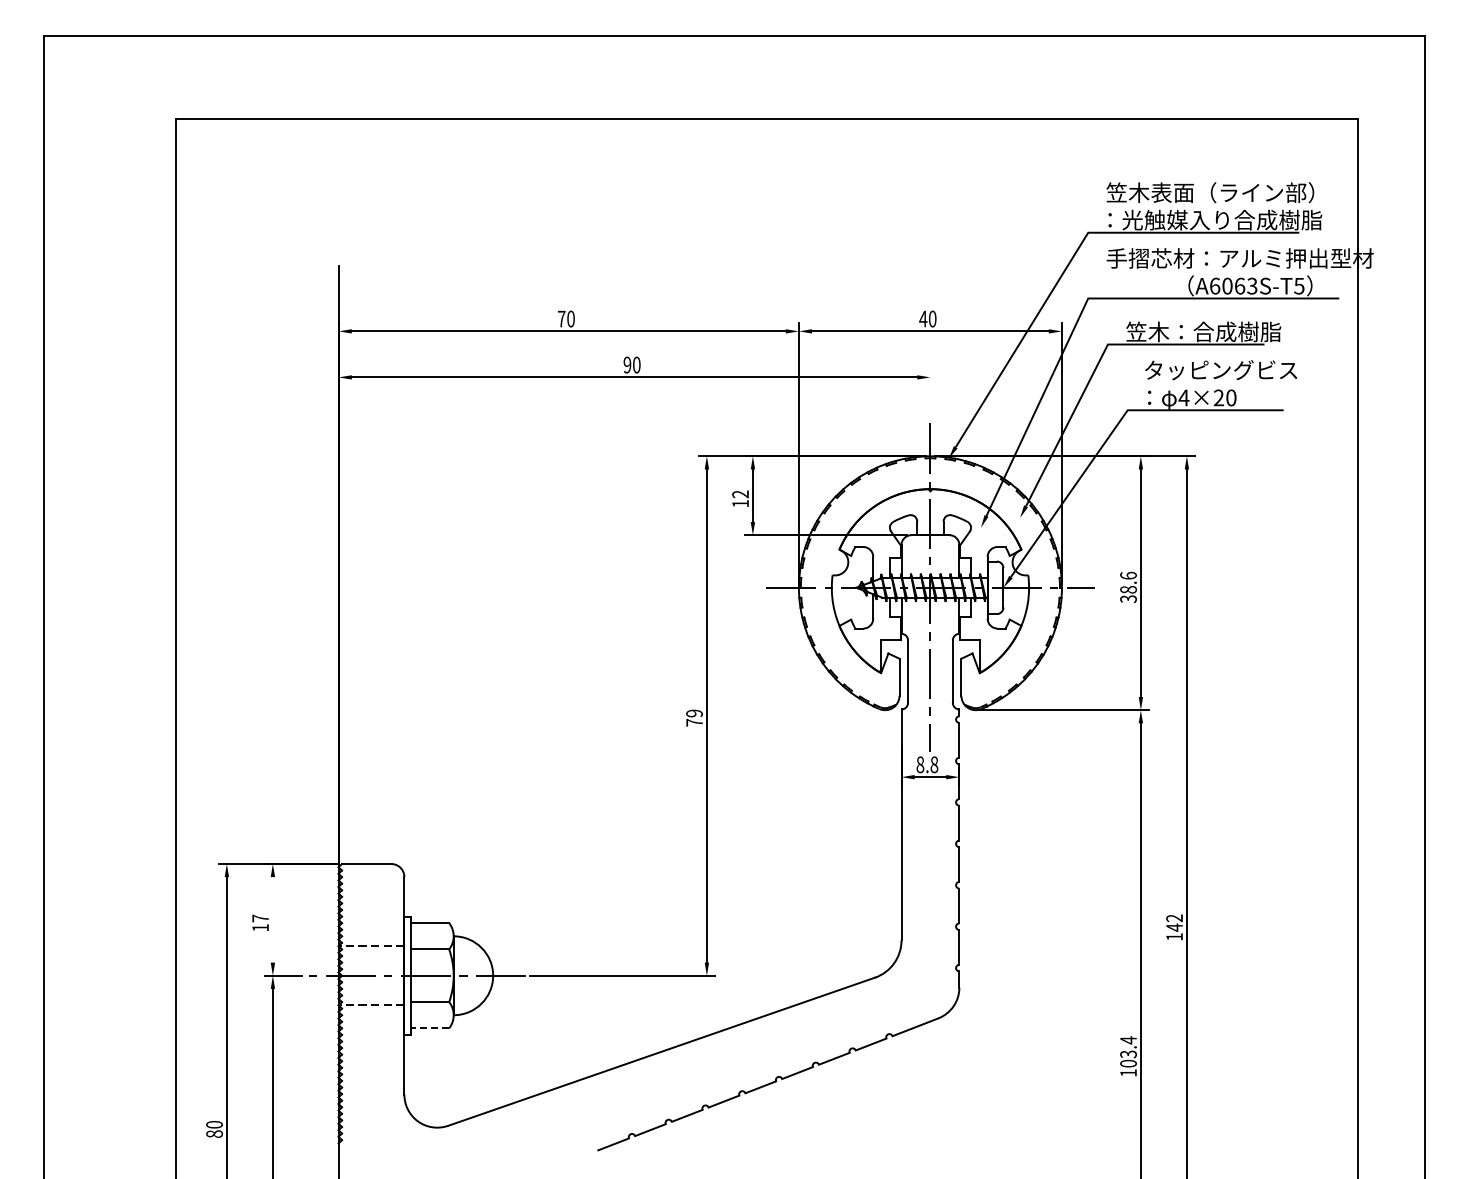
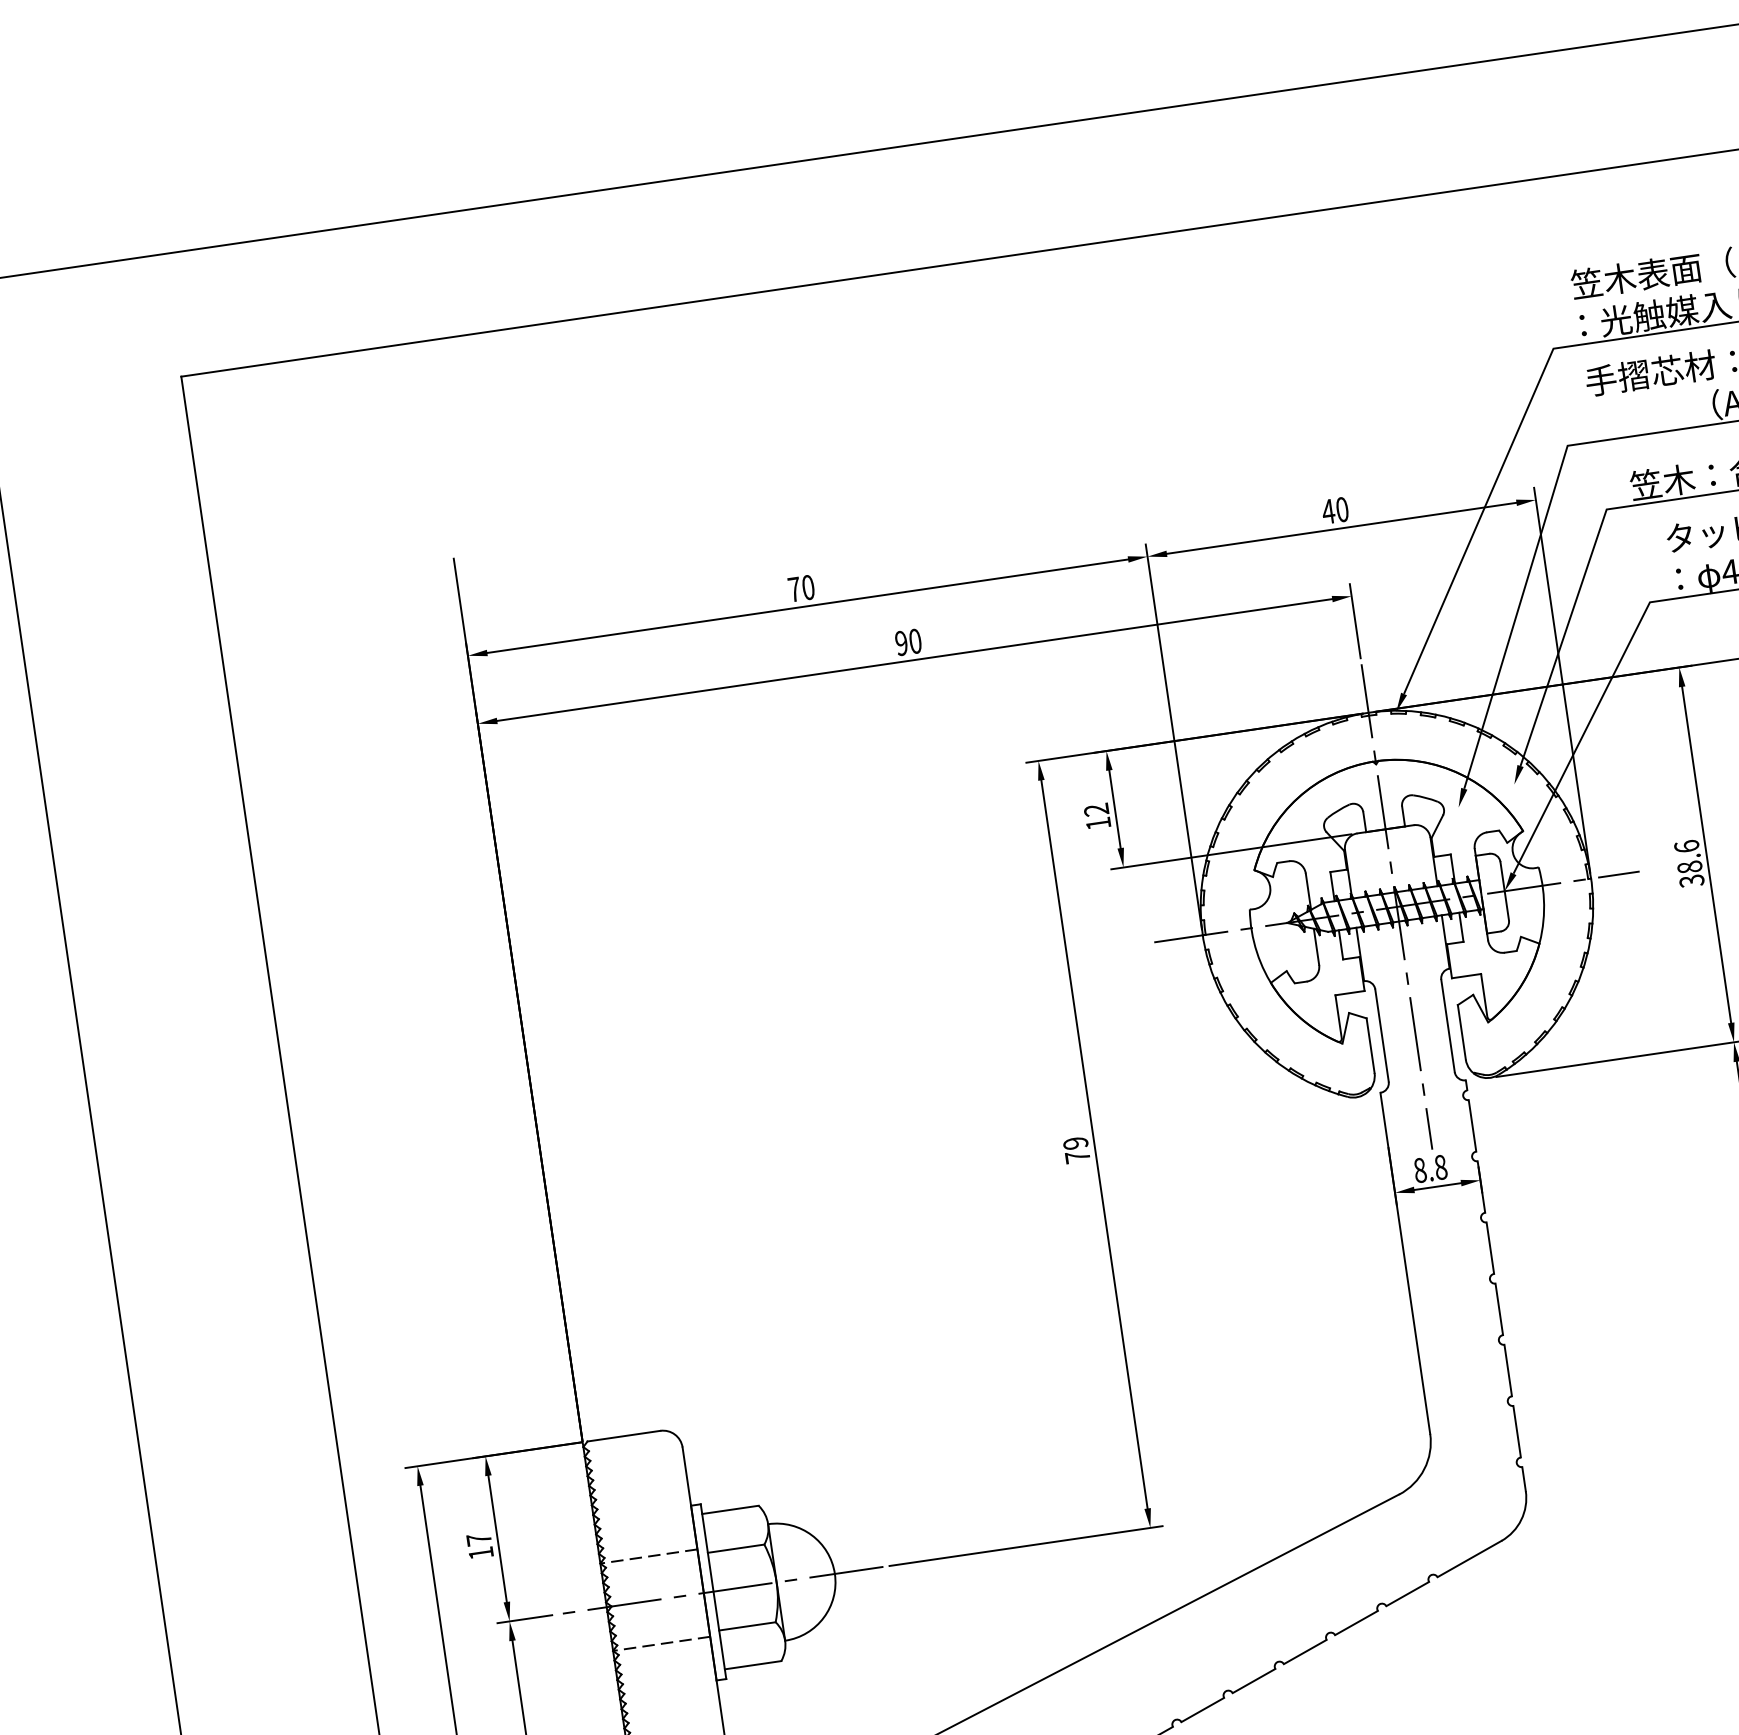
line: (930, 394) -> (1355, 621), added
line: (272, 919) -> (496, 1538), added
line: (429, 1028) -> (752, 1665), dashed -> solid

